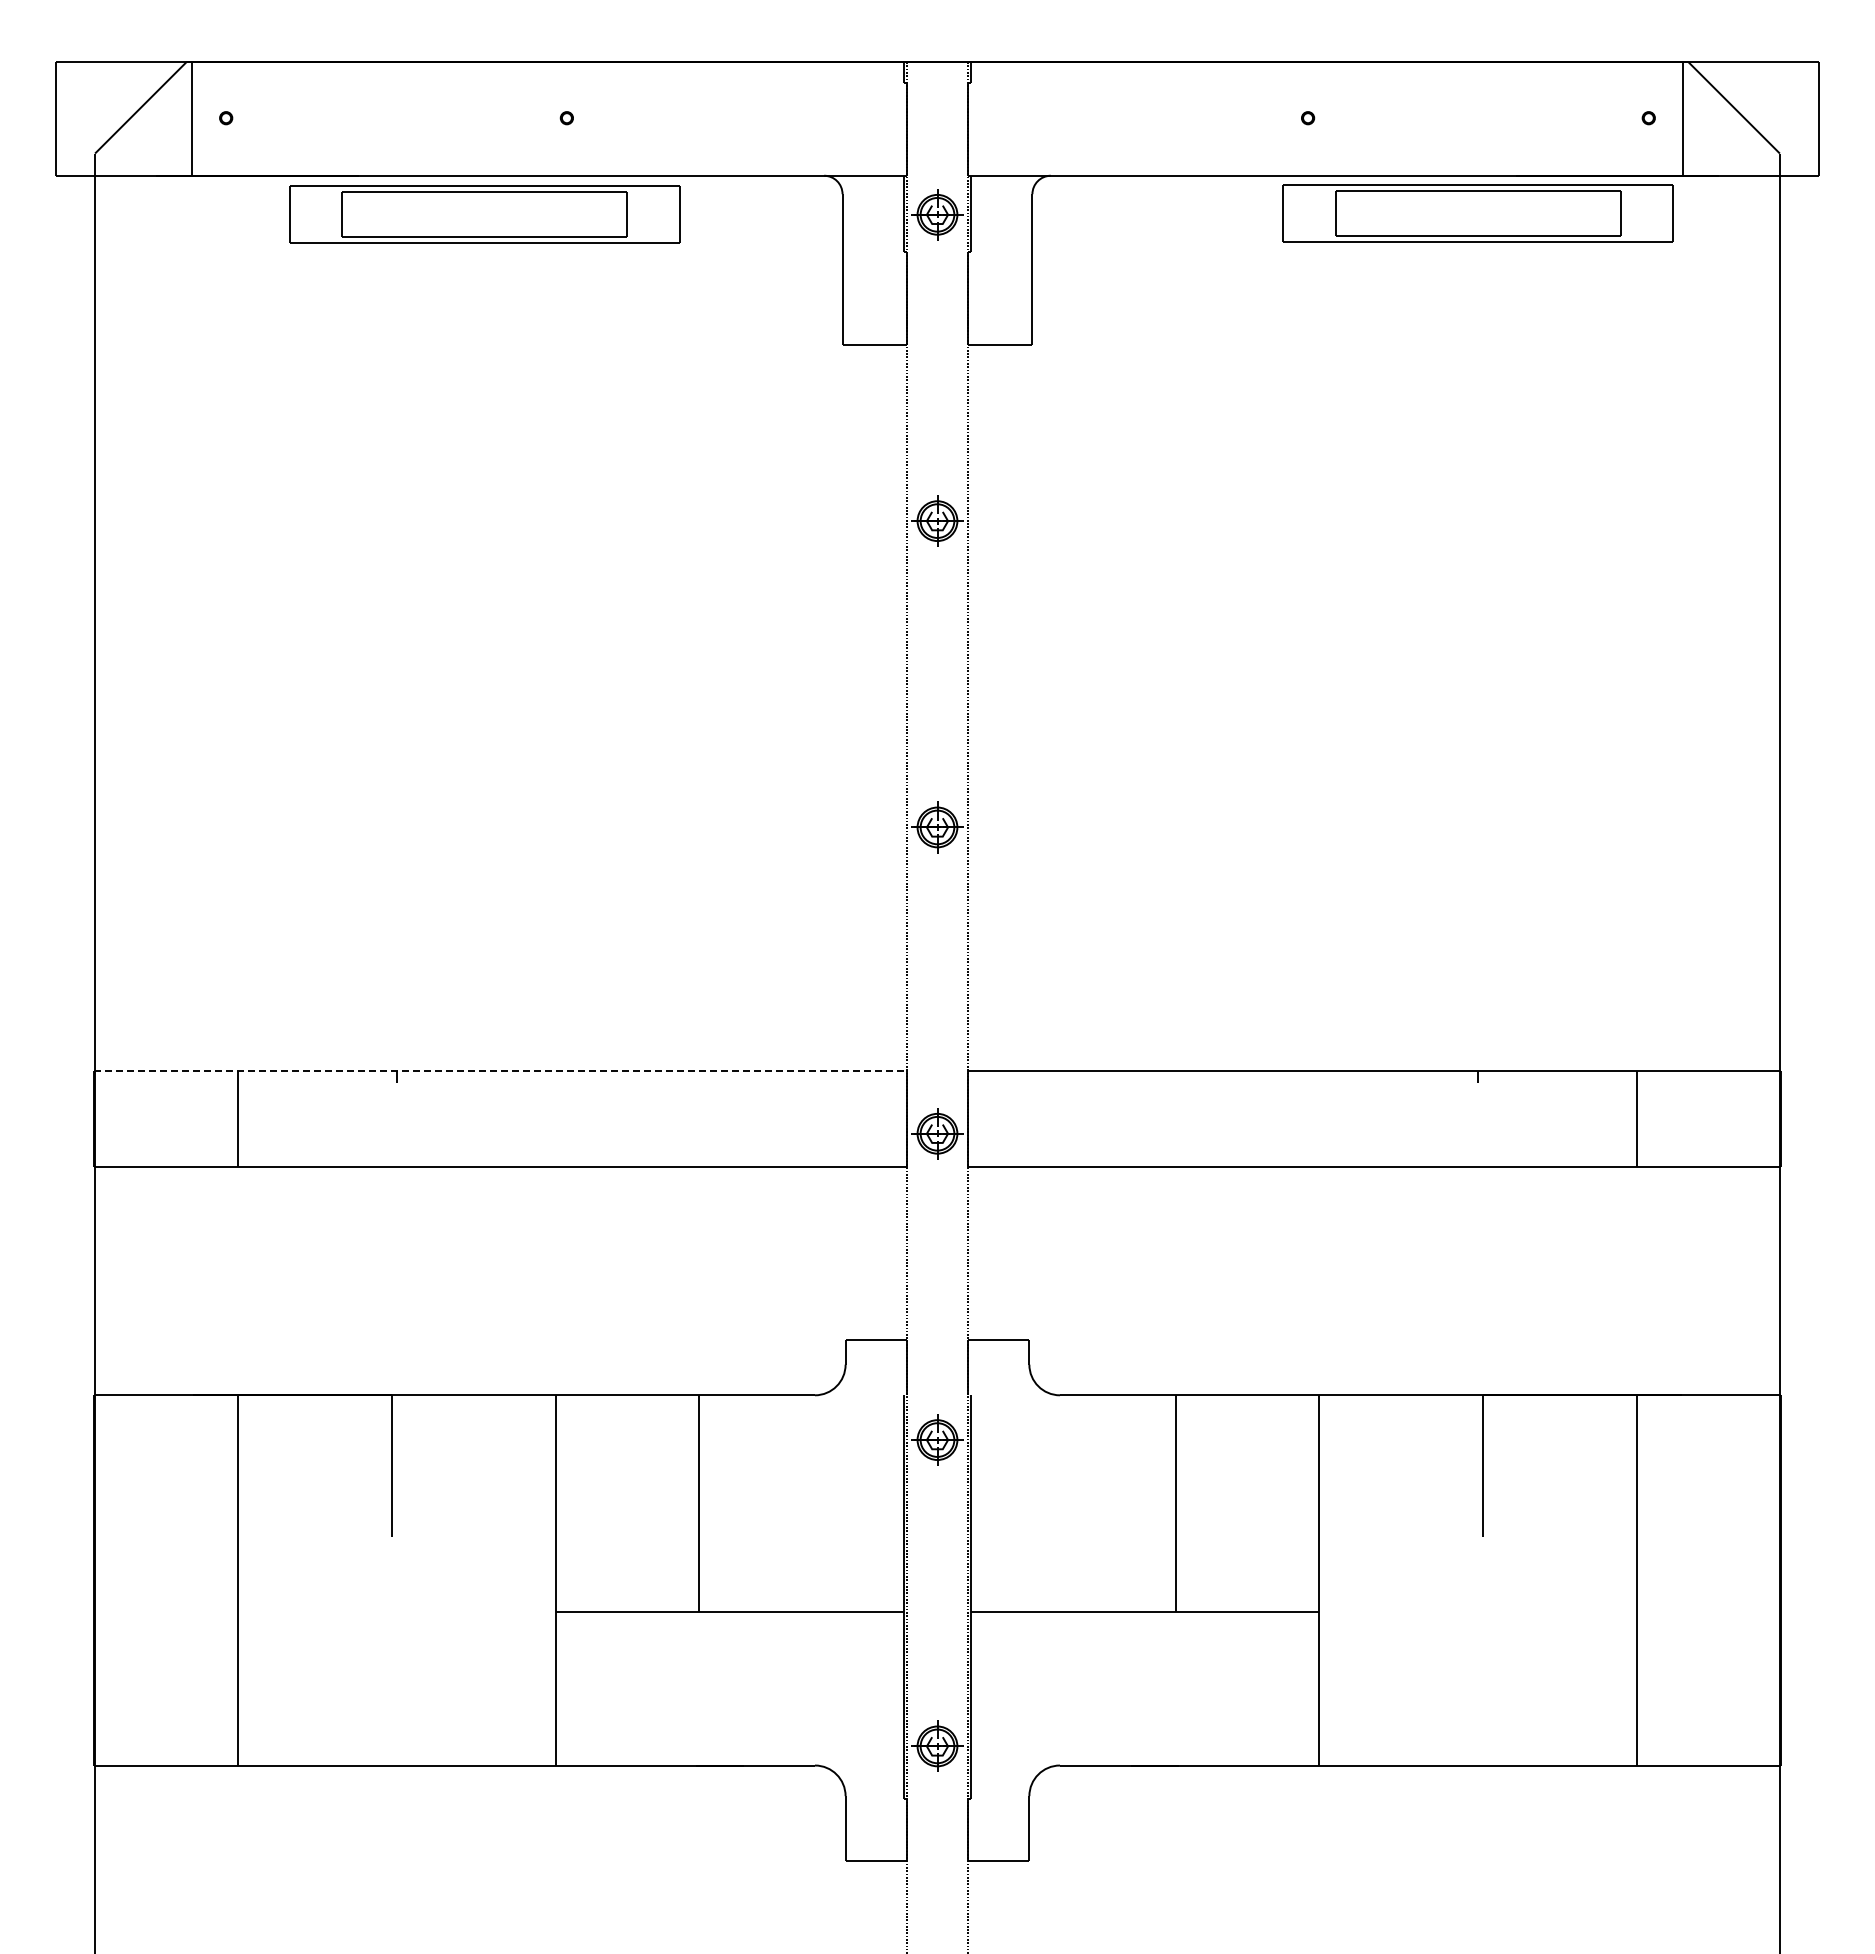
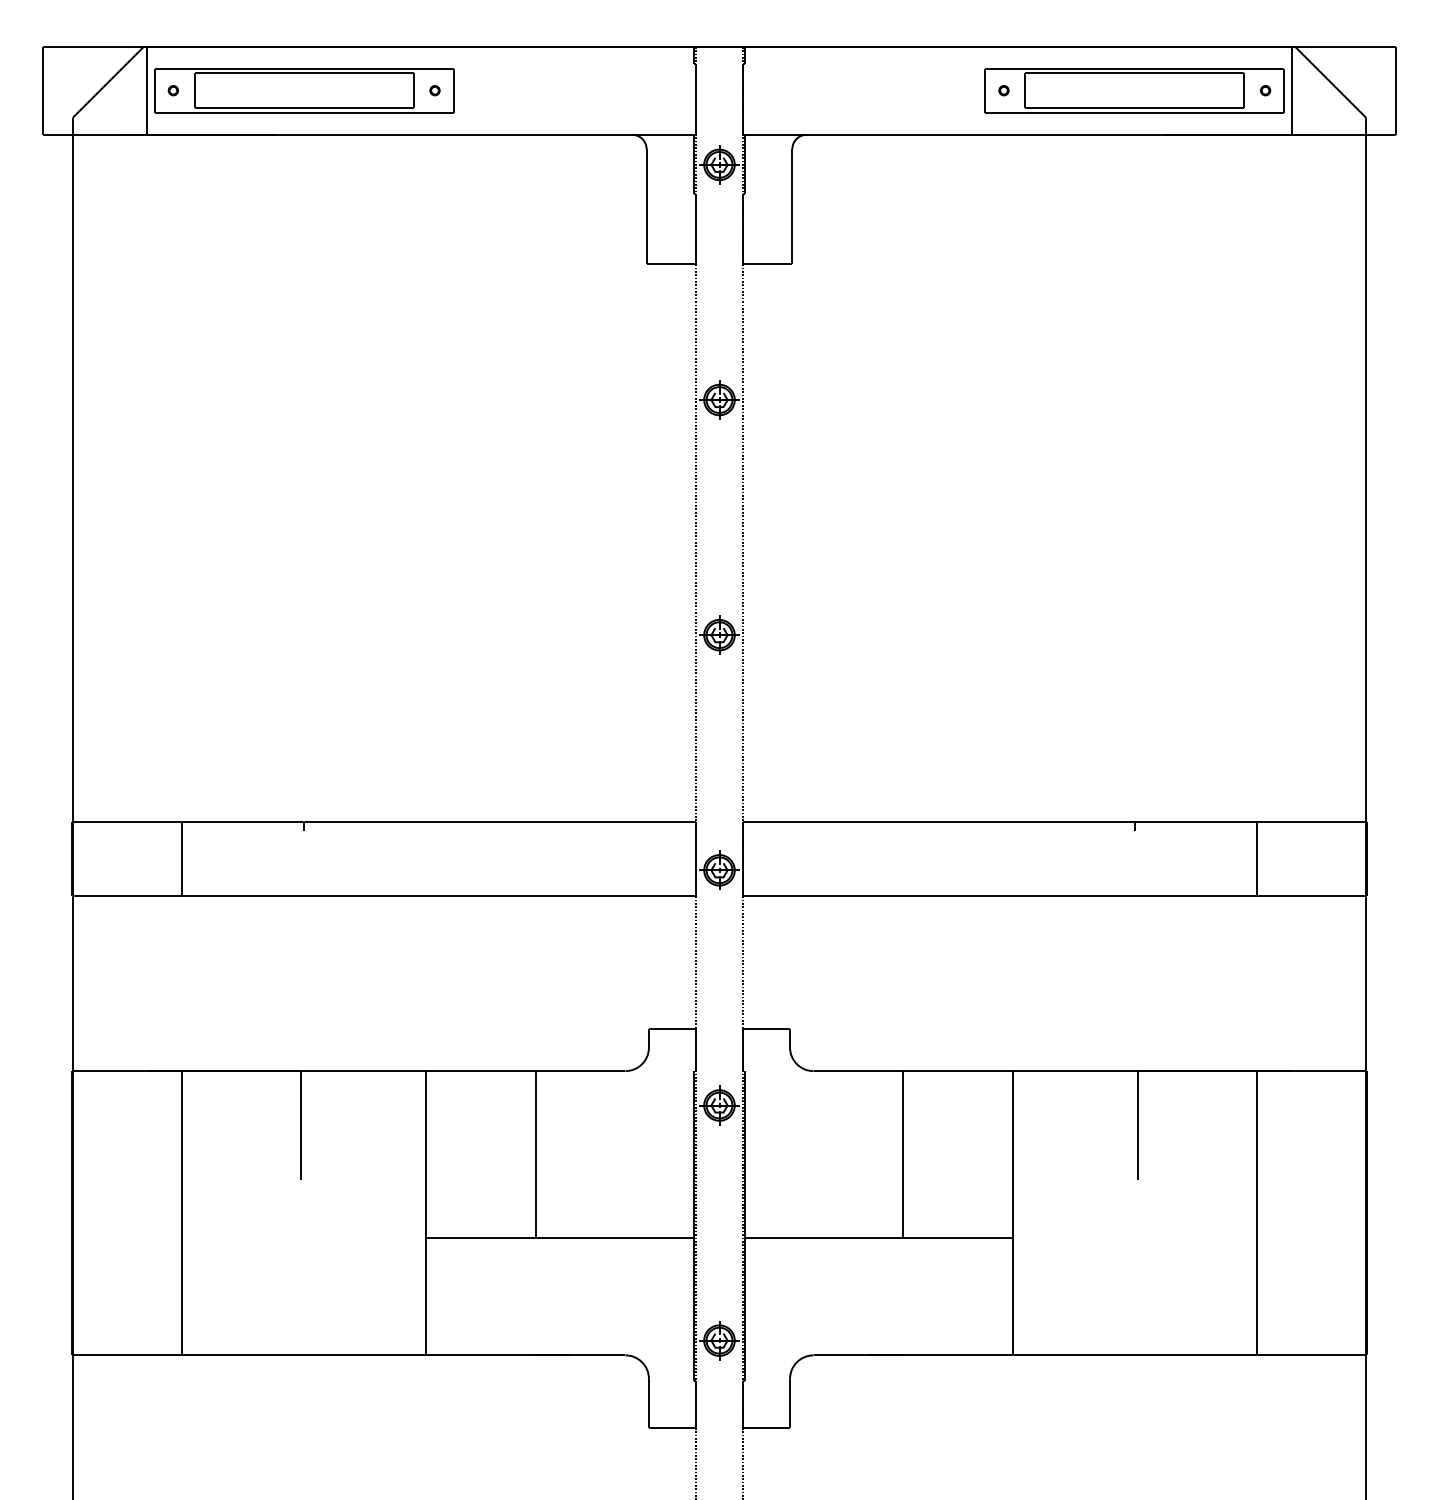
part: (1477, 213) -> (1134, 90), moved
part: (484, 214) -> (304, 90), moved
line: (501, 1071) -> (384, 822), dashed -> solid

